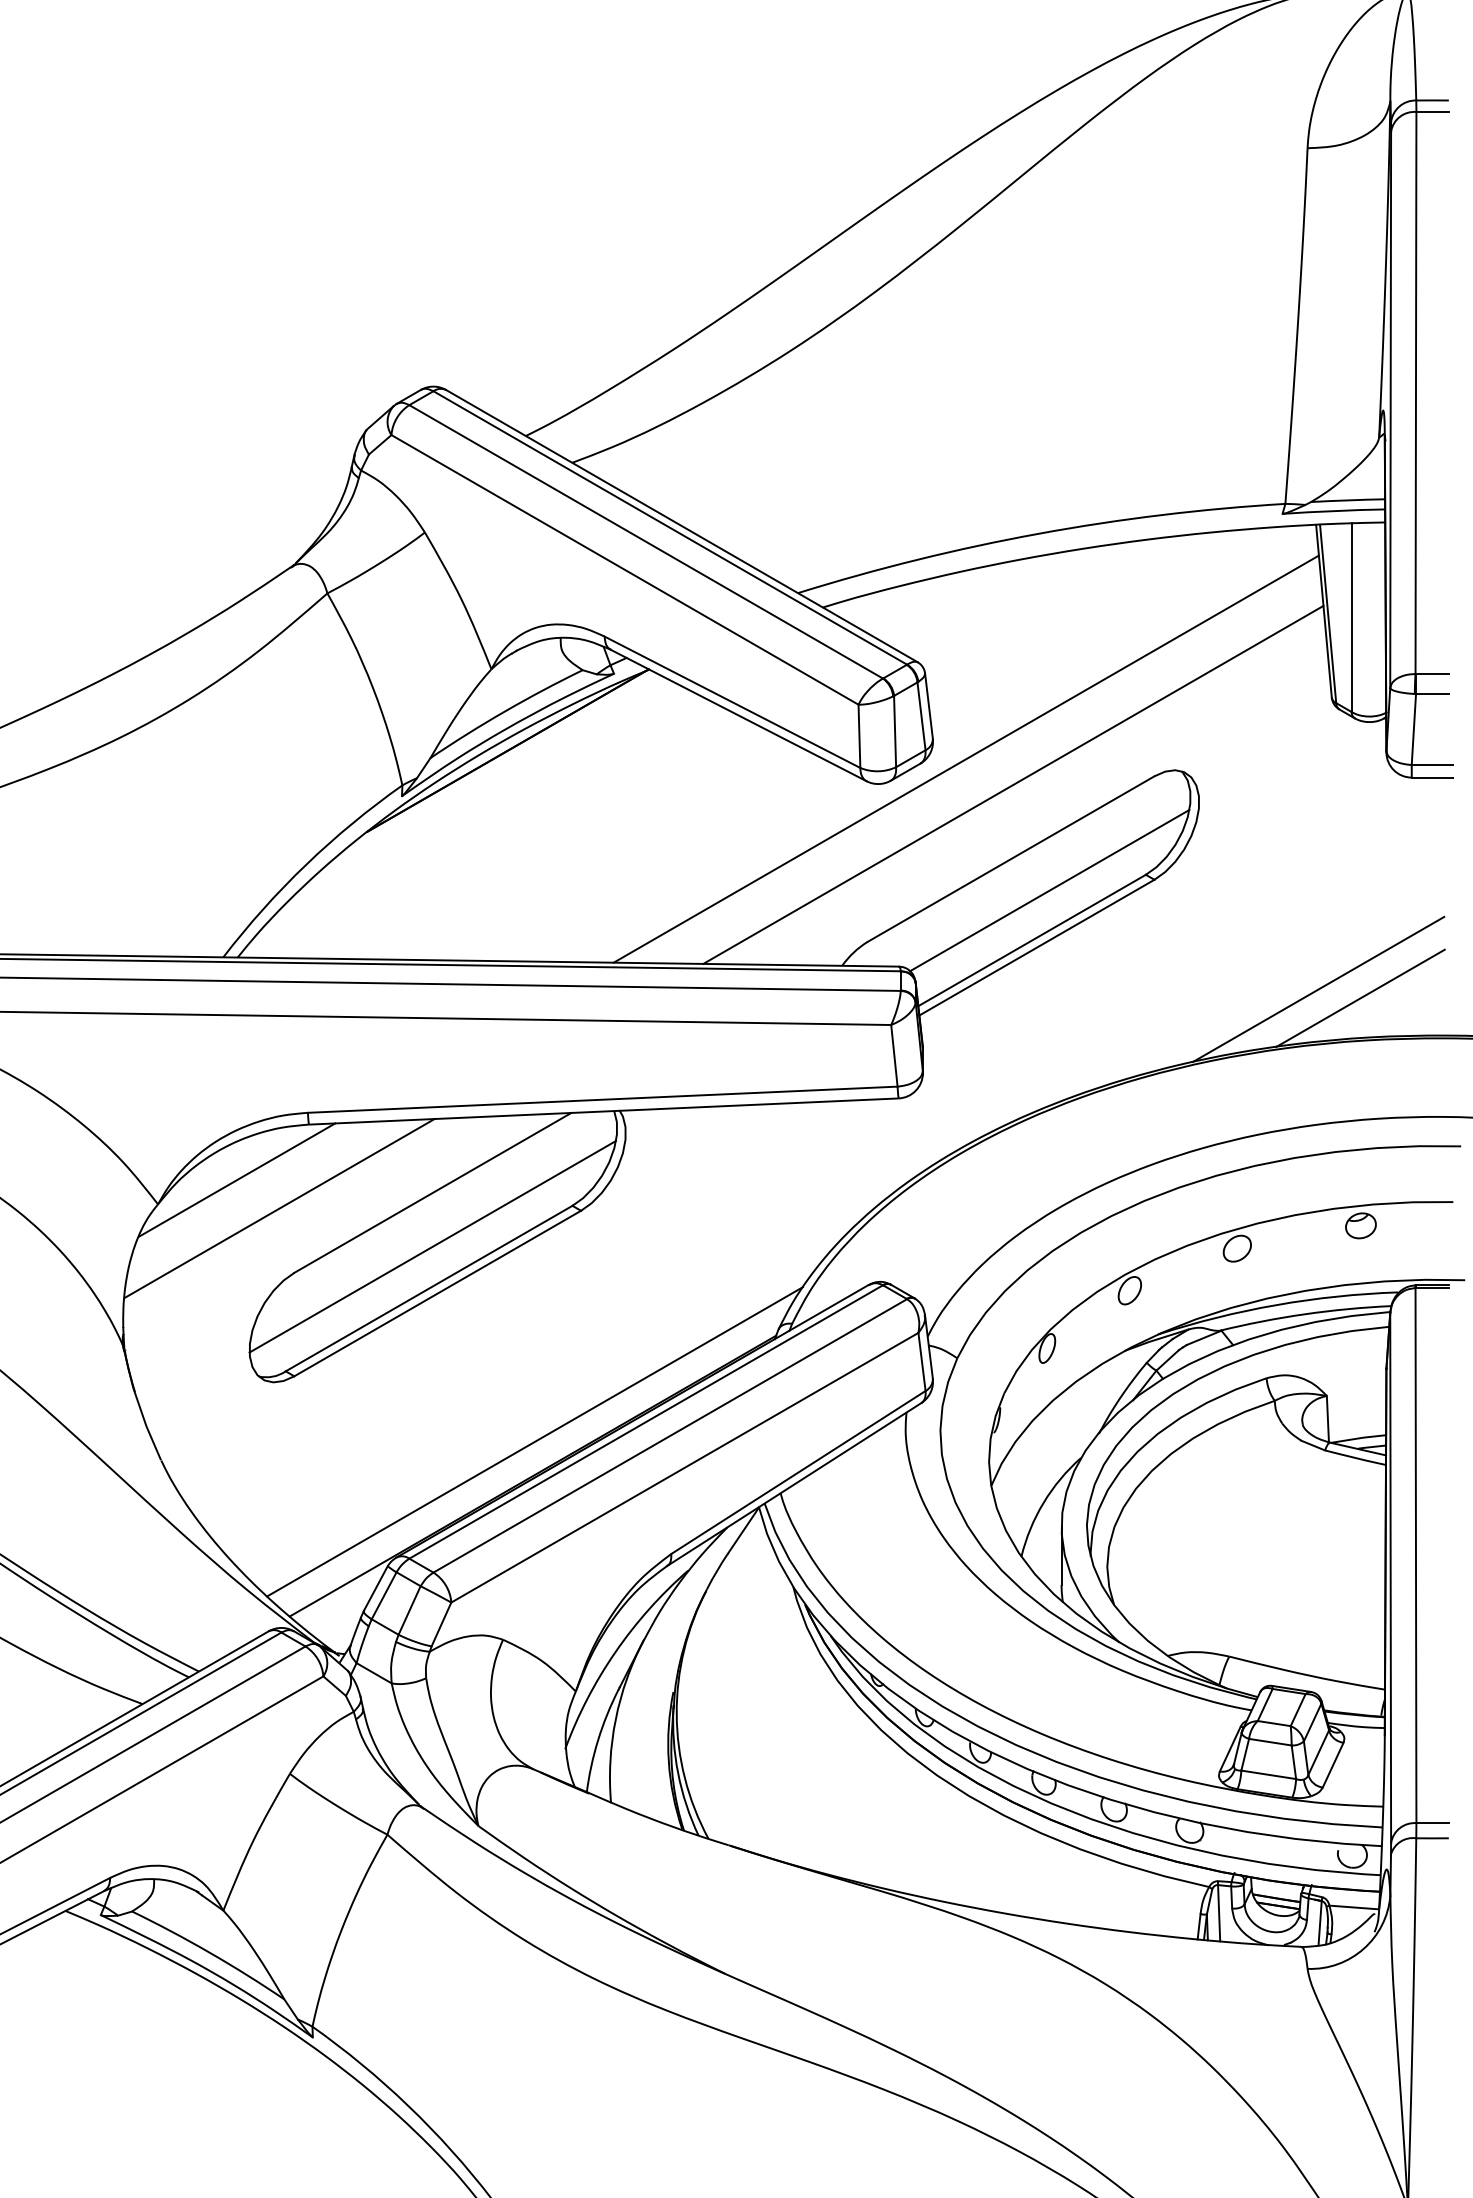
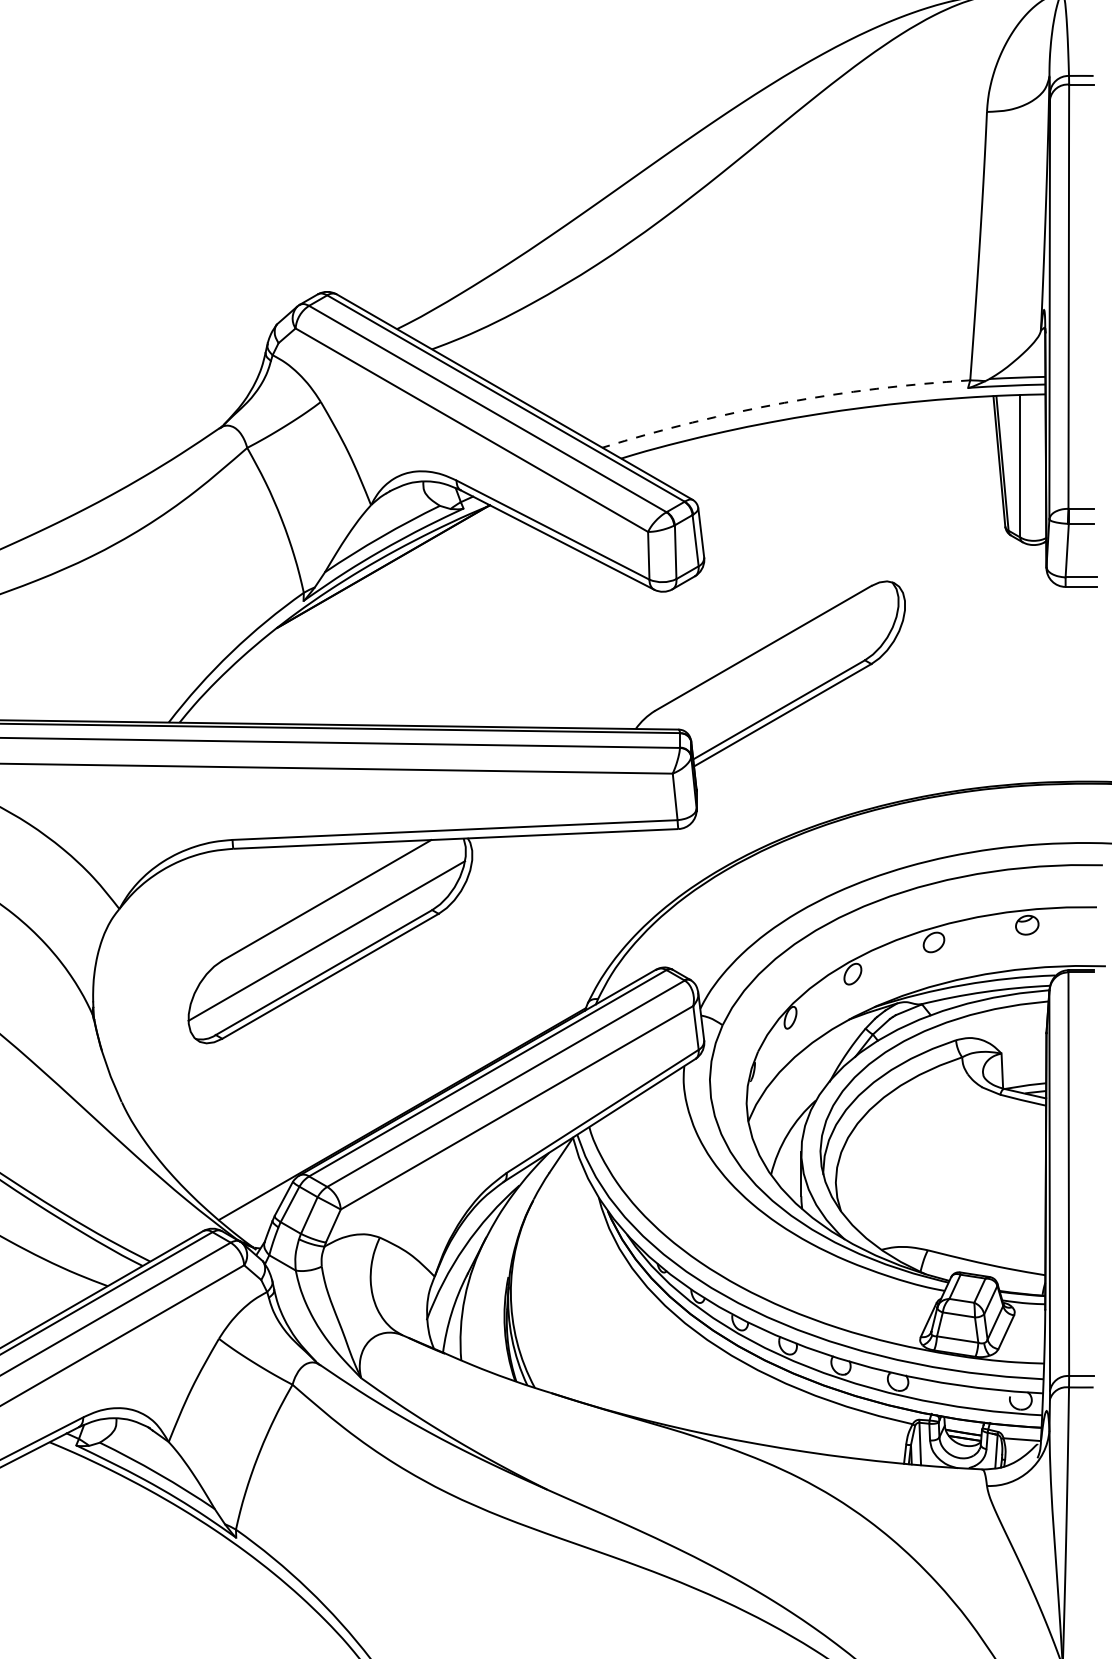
arc: (1039, 533) -> (784, 402), solid -> dashed
line: (965, 758) -> (728, 572), removed
line: (1013, 784) -> (765, 592), removed
line: (1049, 890) -> (792, 672), removed
line: (1318, 989) -> (995, 746), removed
line: (1360, 997) -> (1026, 752), removed
line: (237, 1179) -> (179, 890), removed
line: (279, 1208) -> (211, 912), removed
line: (534, 1441) -> (403, 1087), removed

